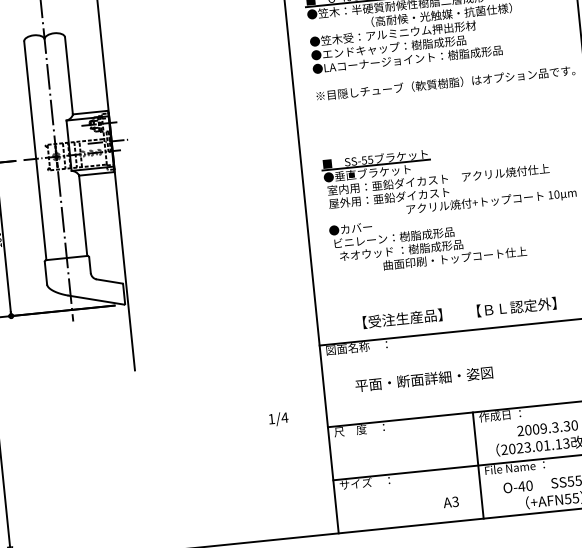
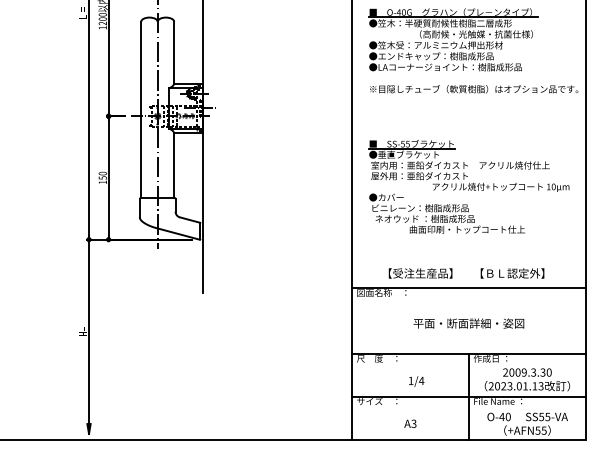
text: (423, 379) -> (468, 323), moved
text: (278, 419) -> (416, 381), moved
text: (451, 501) -> (410, 423), moved

